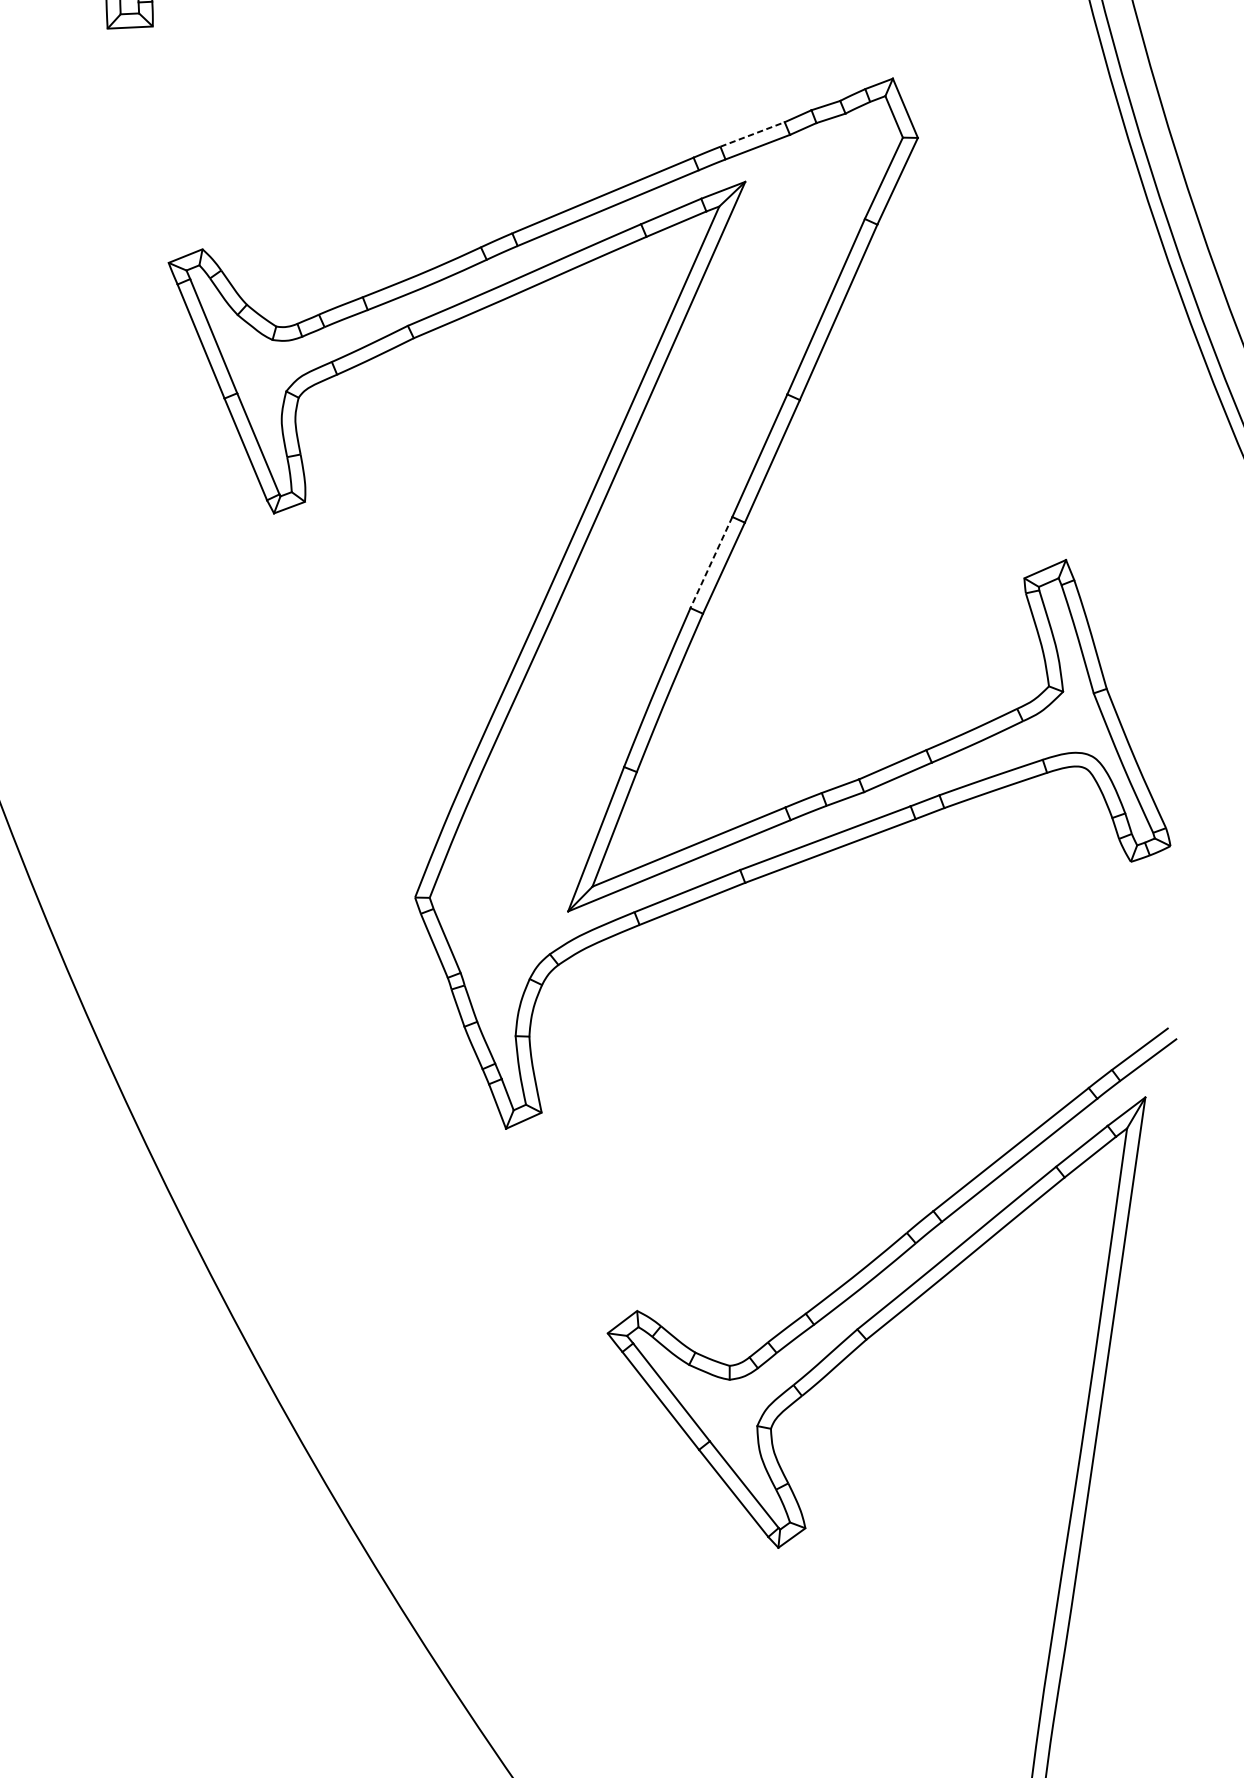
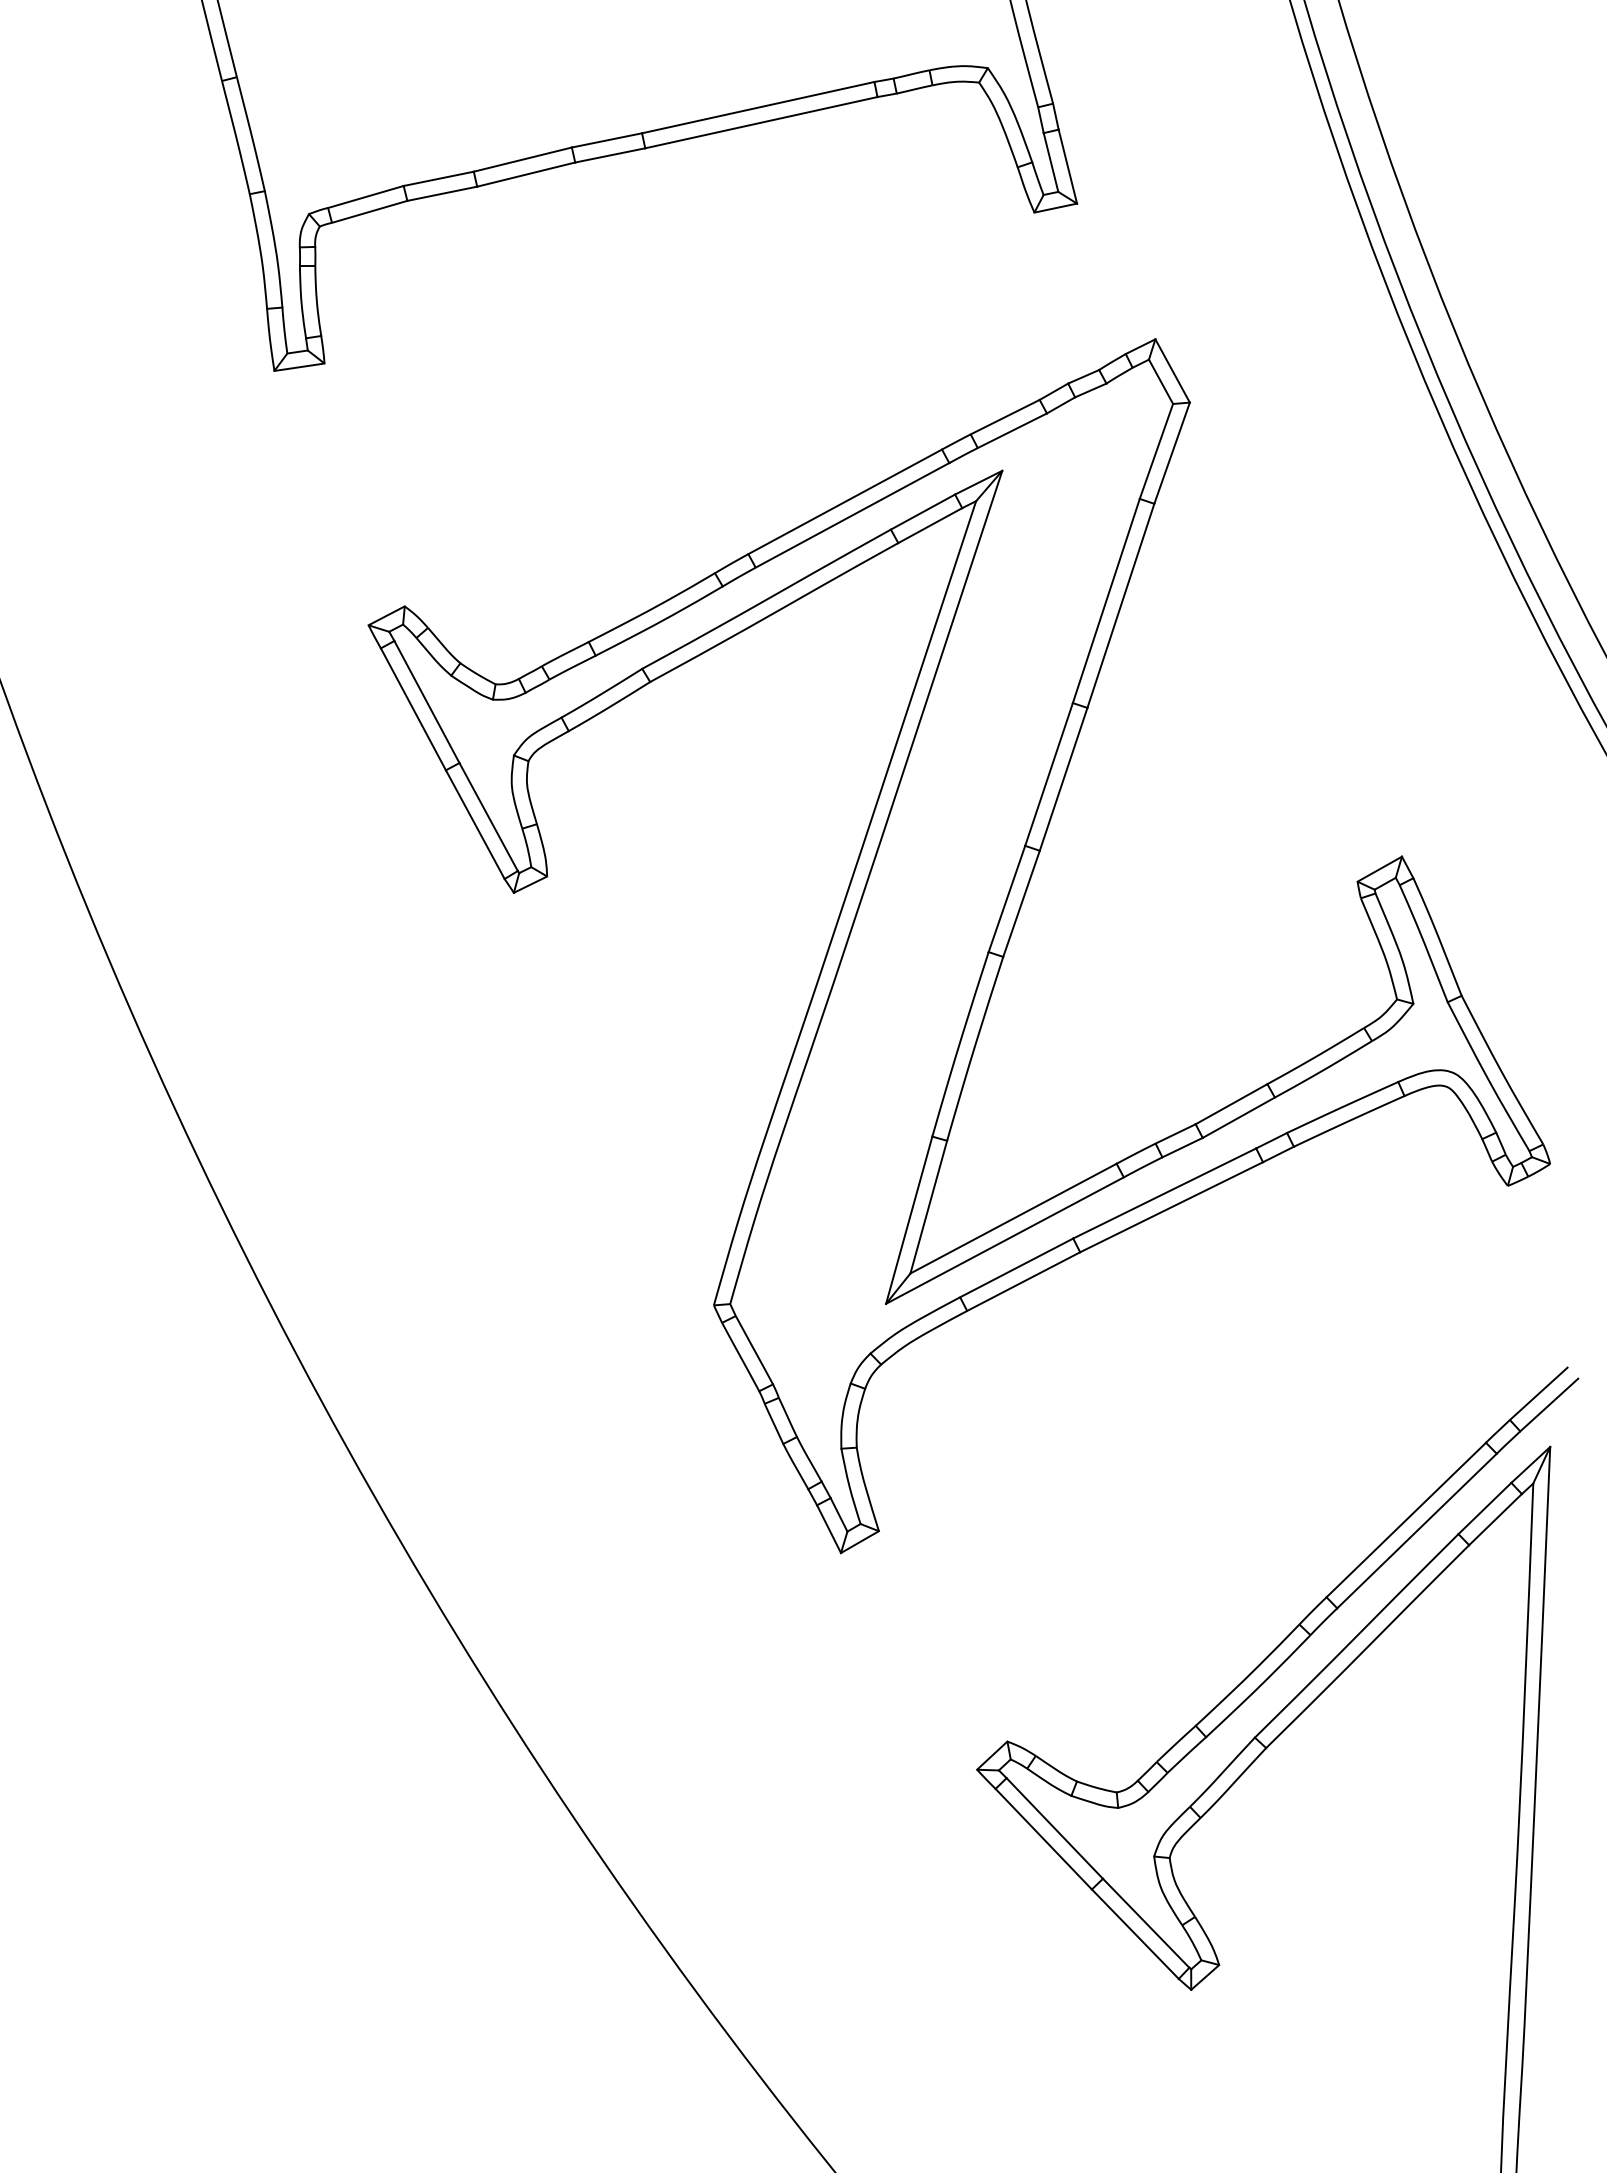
line: (752, 134) -> (1005, 417), dashed -> solid
line: (710, 562) -> (1006, 899), dashed -> solid

